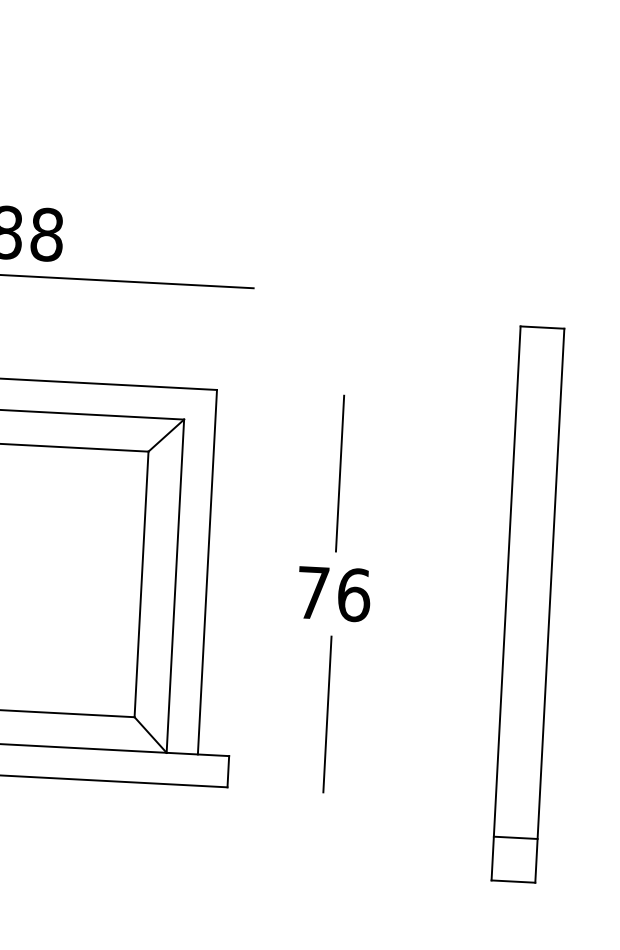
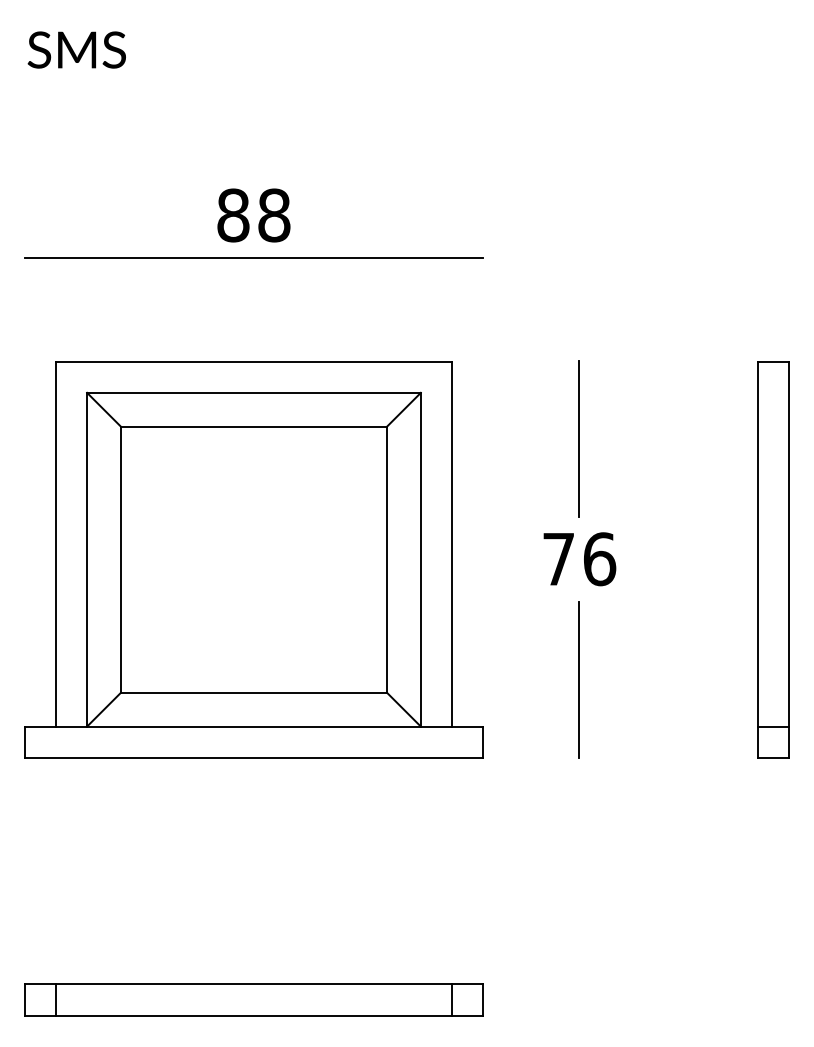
part: (527, 604) -> (773, 559), size x0.71

